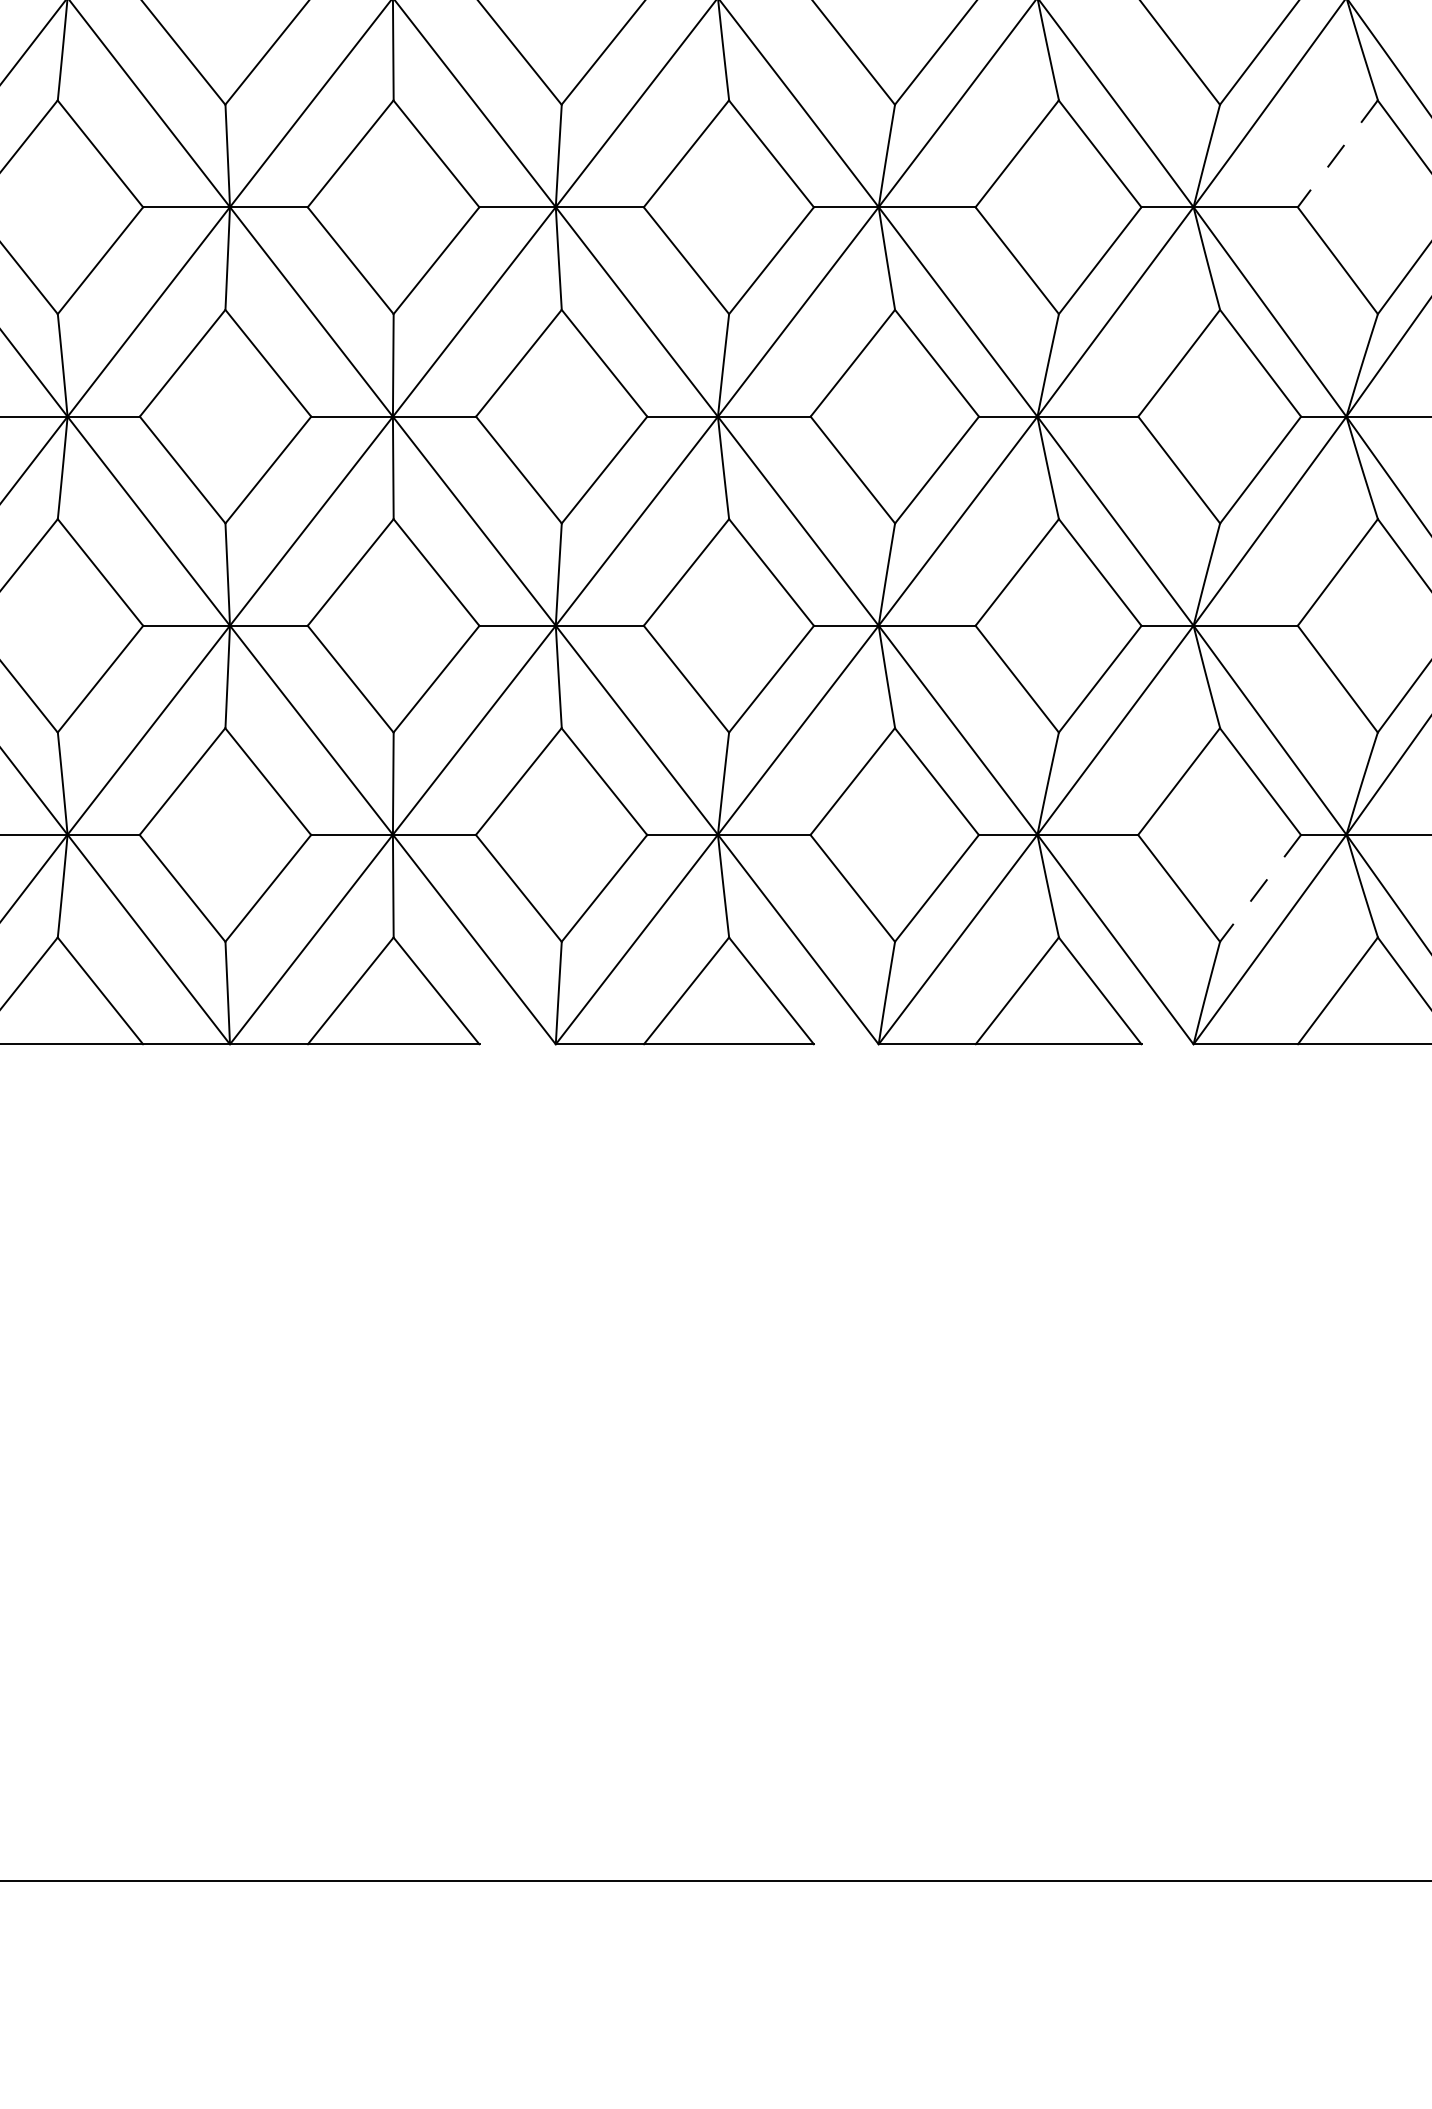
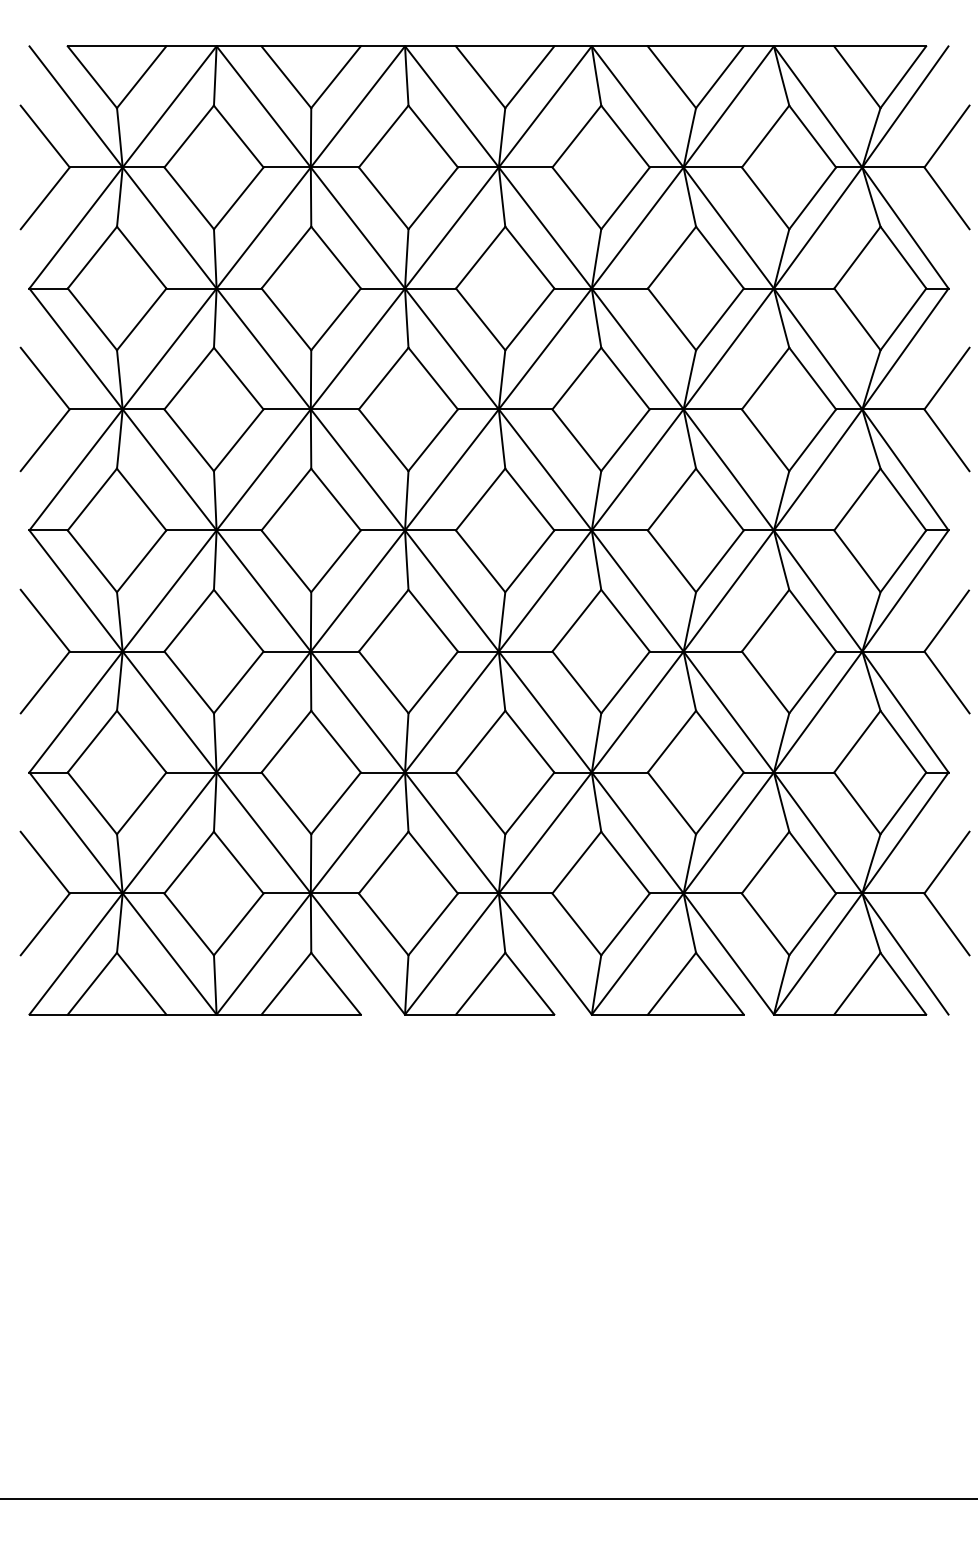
line: (1338, 153) -> (857, 499), dashed -> solid
line: (1260, 888) -> (812, 924), dashed -> solid

